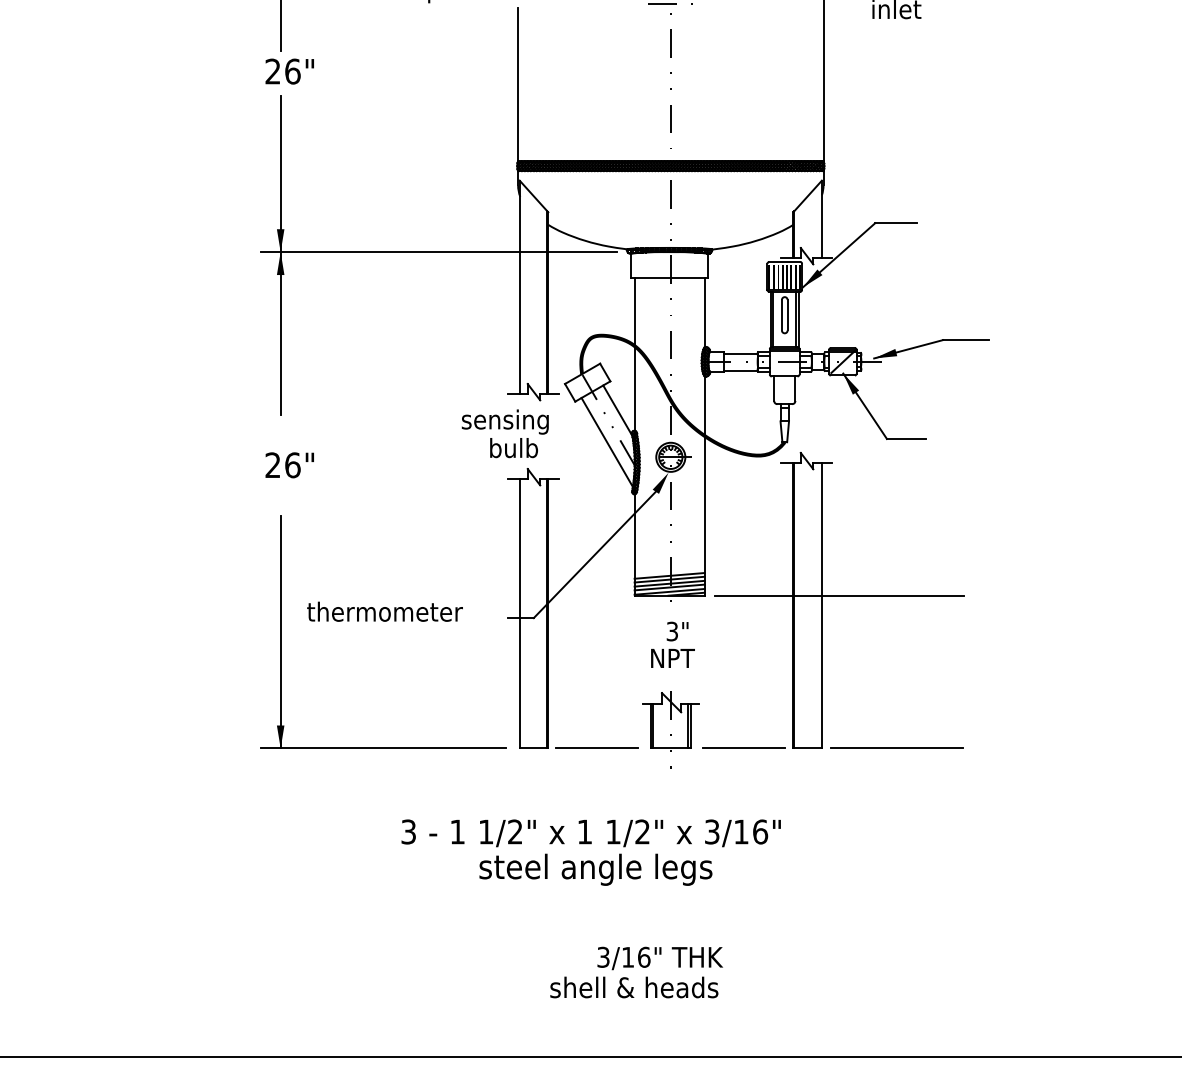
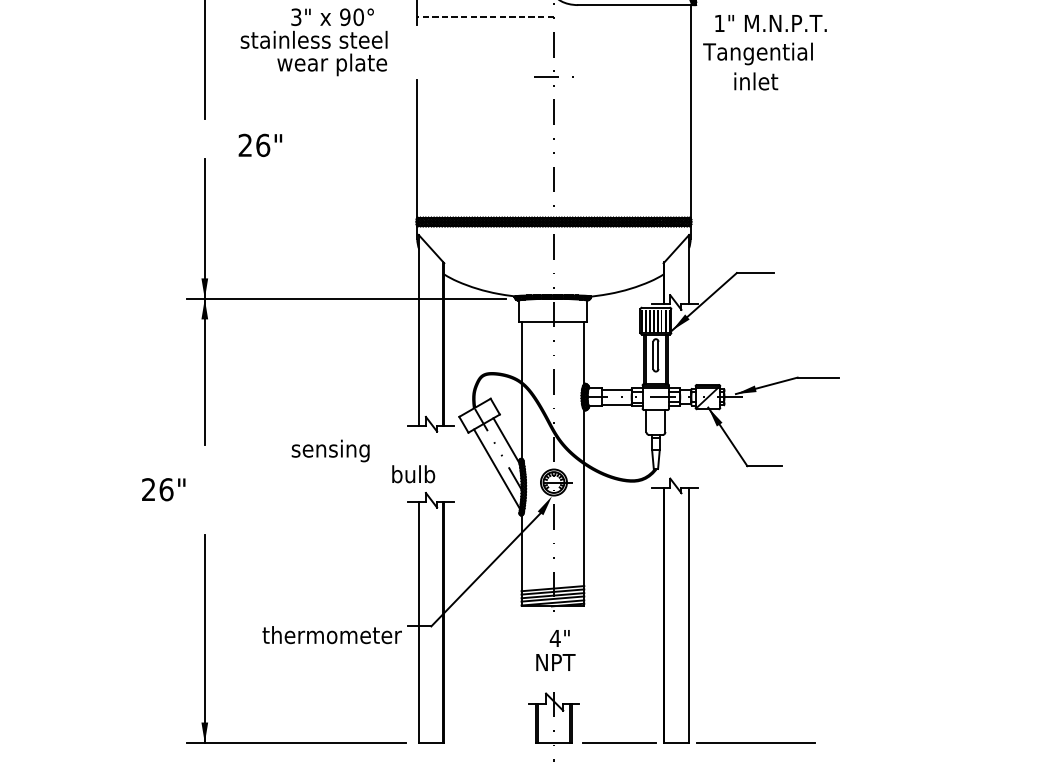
text: (289, 71) -> (260, 145), moved
text: (504, 421) -> (329, 450), moved
text: (289, 465) -> (163, 489), moved
line: (839, 595) -> (704, 606), removed
text: (384, 611) -> (331, 634), moved
text: (672, 631) -> (555, 638), 3" -> 4"
line: (596, 748) -> (487, 743), removed

